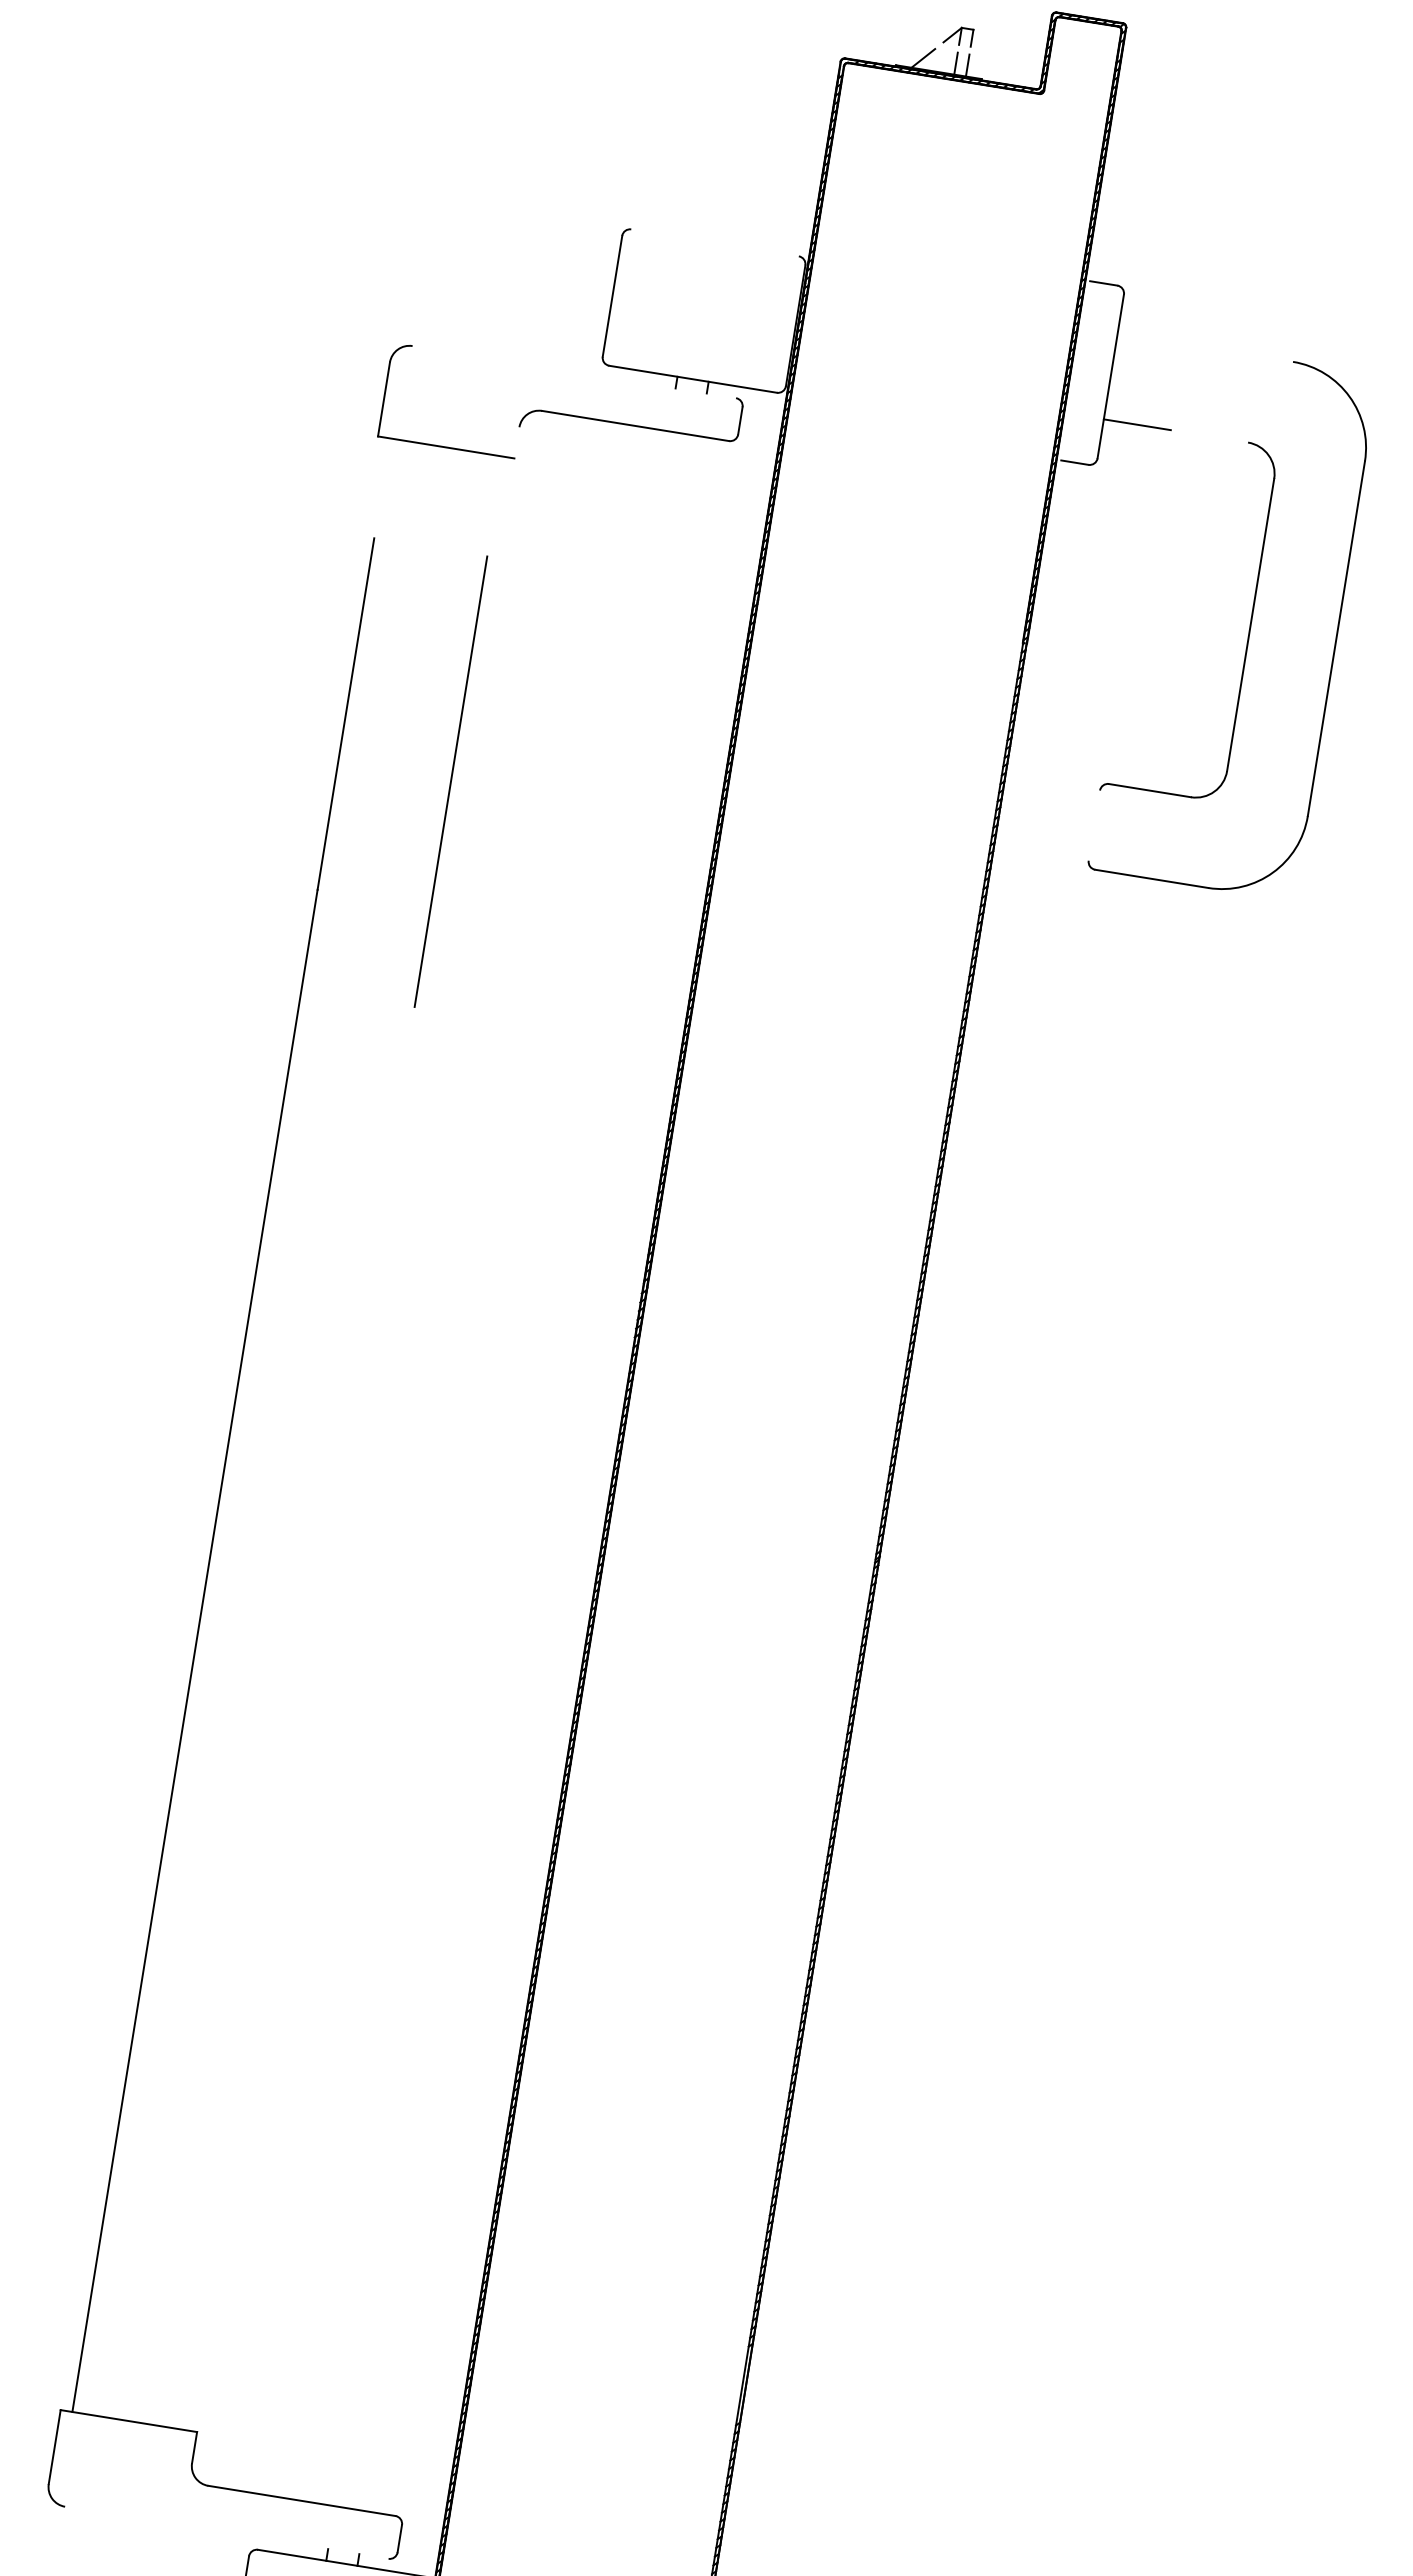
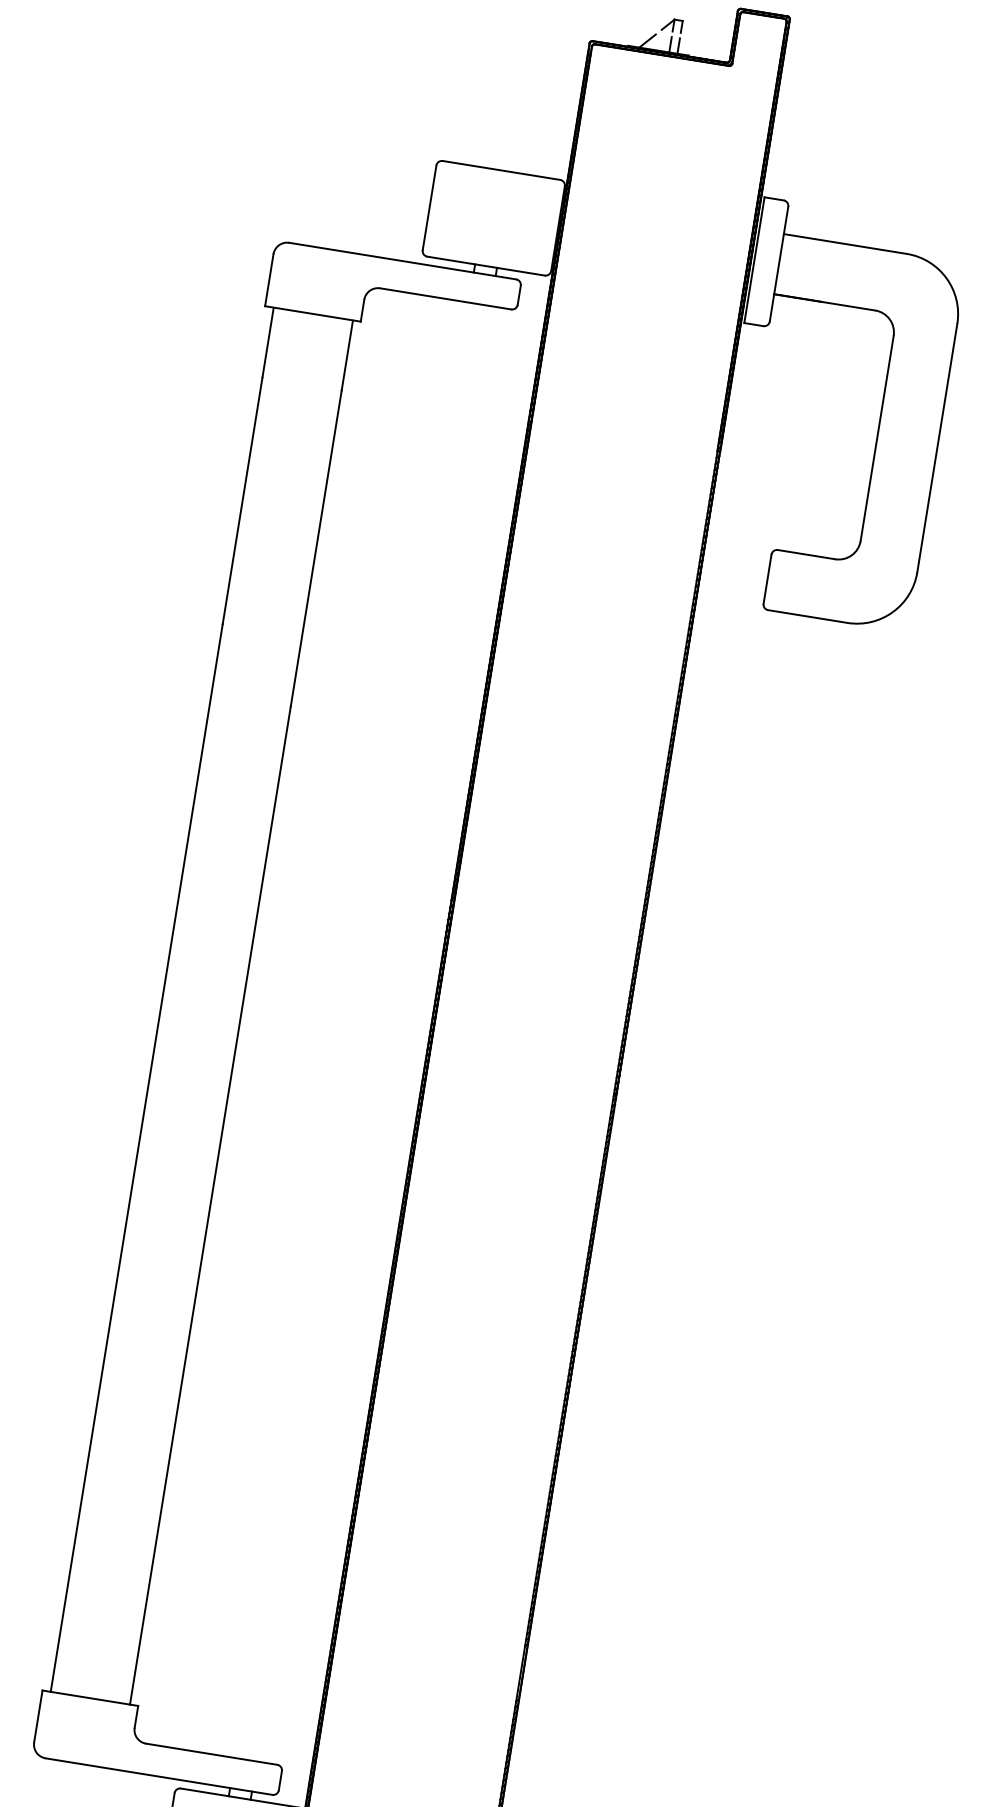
line: (714, 242) -> (501, 170), added
line: (1205, 347) -> (845, 243), added
line: (1075, 370) -> (754, 259), added
line: (574, 372) -> (402, 261), added
line: (1175, 430) -> (824, 302), added
line: (516, 442) -> (362, 310), added
line: (382, 488) -> (268, 342), added
line: (495, 506) -> (347, 355), added
line: (1094, 825) -> (767, 579), added
line: (299, 1718) -> (210, 1205), added
line: (226, 2532) -> (158, 1776), added

